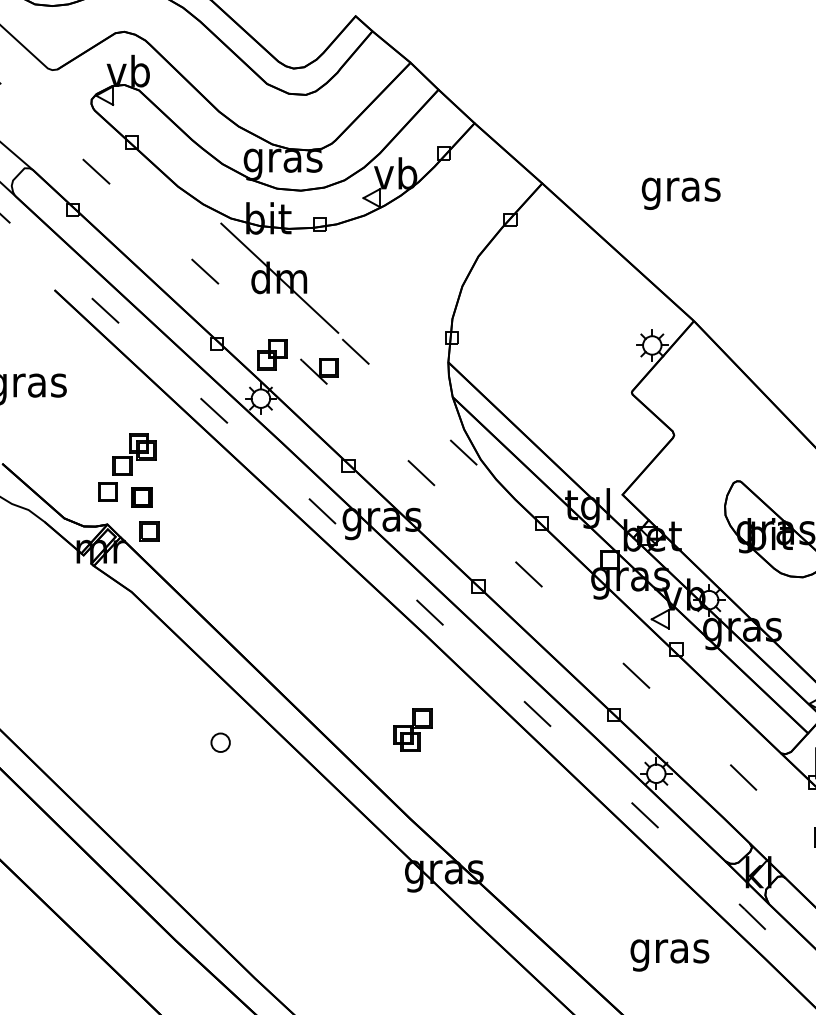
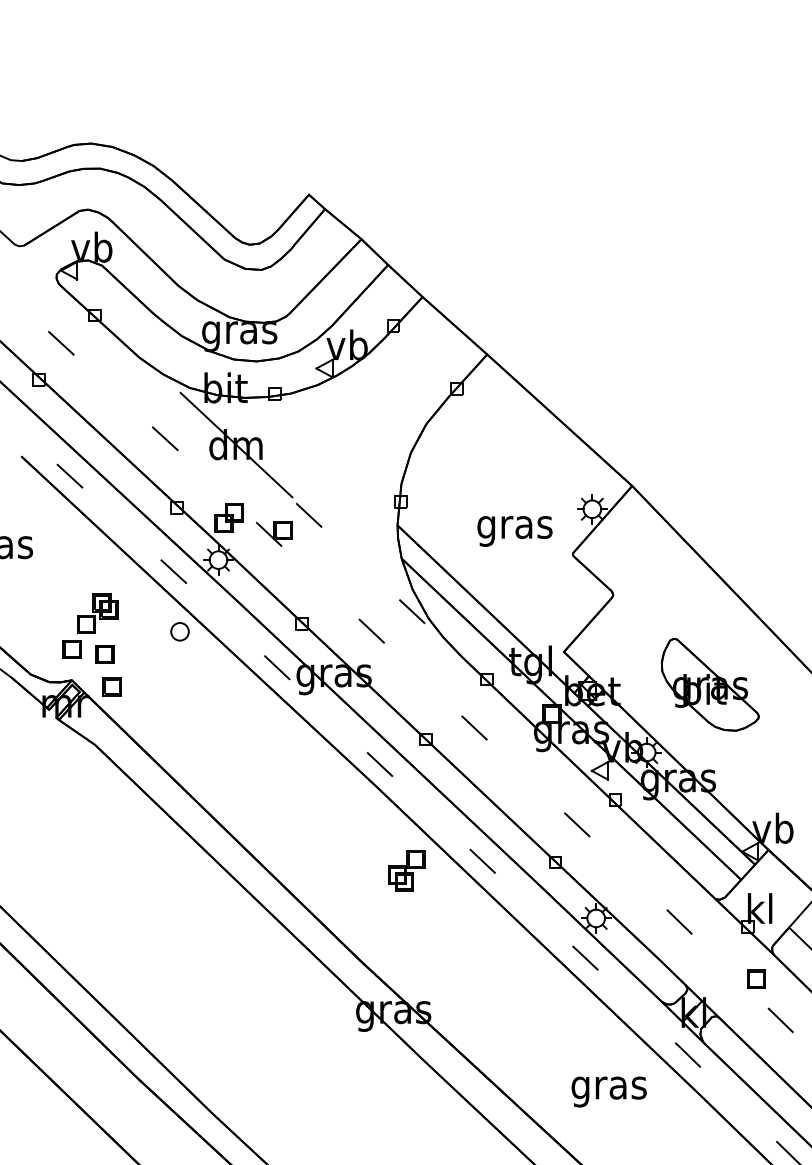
text: (680, 193) -> (514, 531), moved
part: (412, 729) -> (406, 870), moved
part: (220, 742) -> (179, 631), moved

